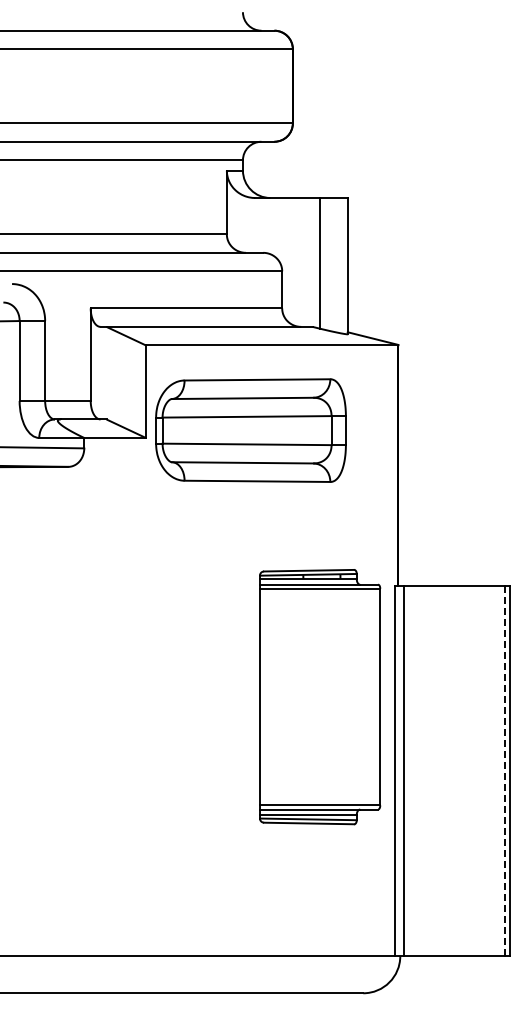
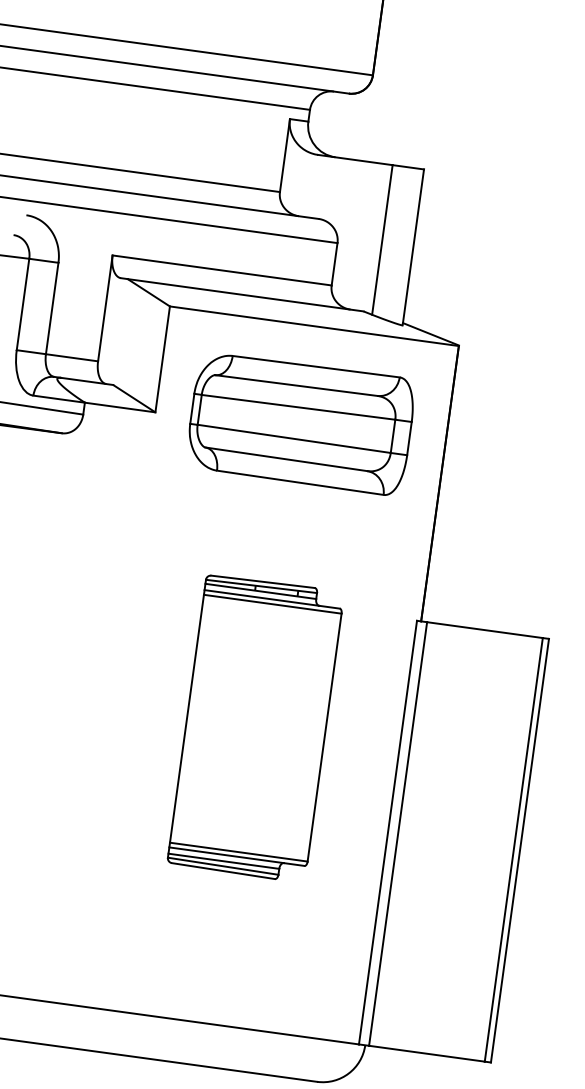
part: (250, 430) -> (300, 423), moved
part: (320, 697) -> (256, 728), moved
line: (504, 770) -> (513, 849), dashed -> solid

